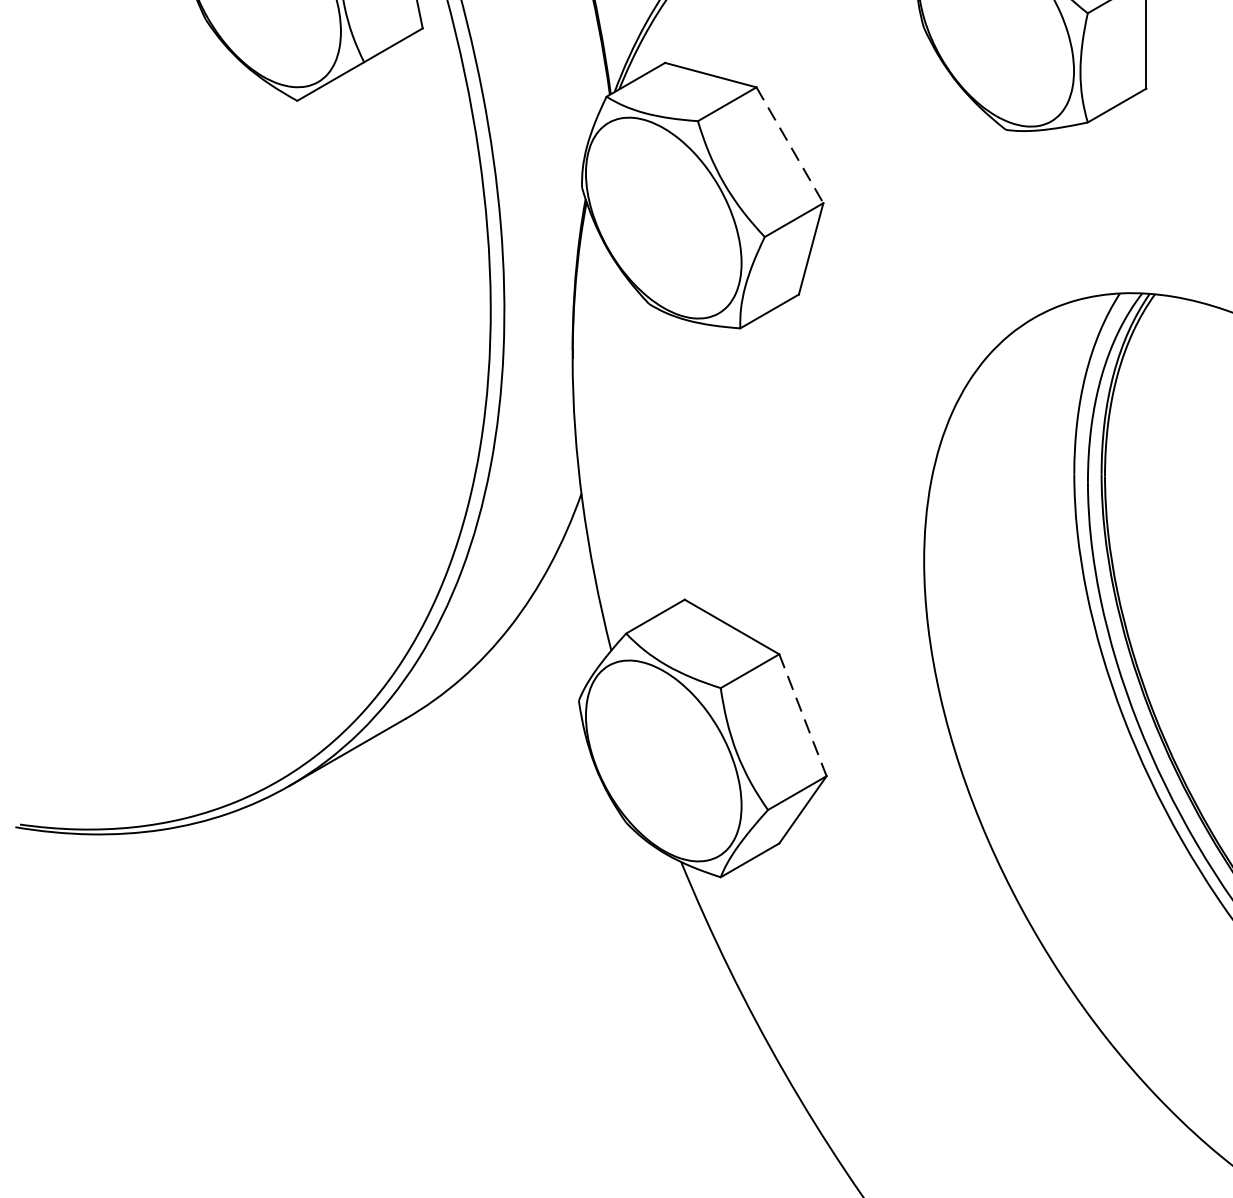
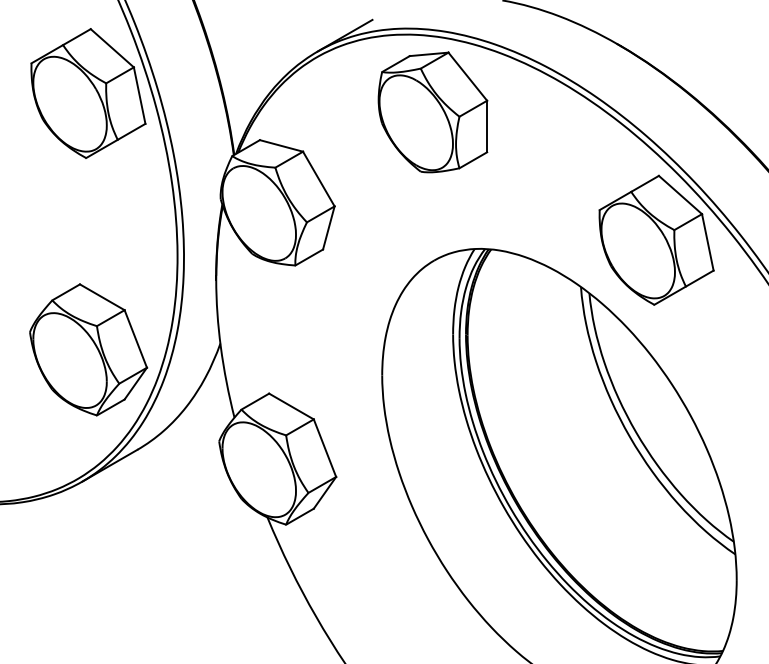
line: (789, 146) -> (318, 179), dashed -> solid
part: (302, 506) -> (88, 349), added
line: (801, 715) -> (324, 448), dashed -> solid

